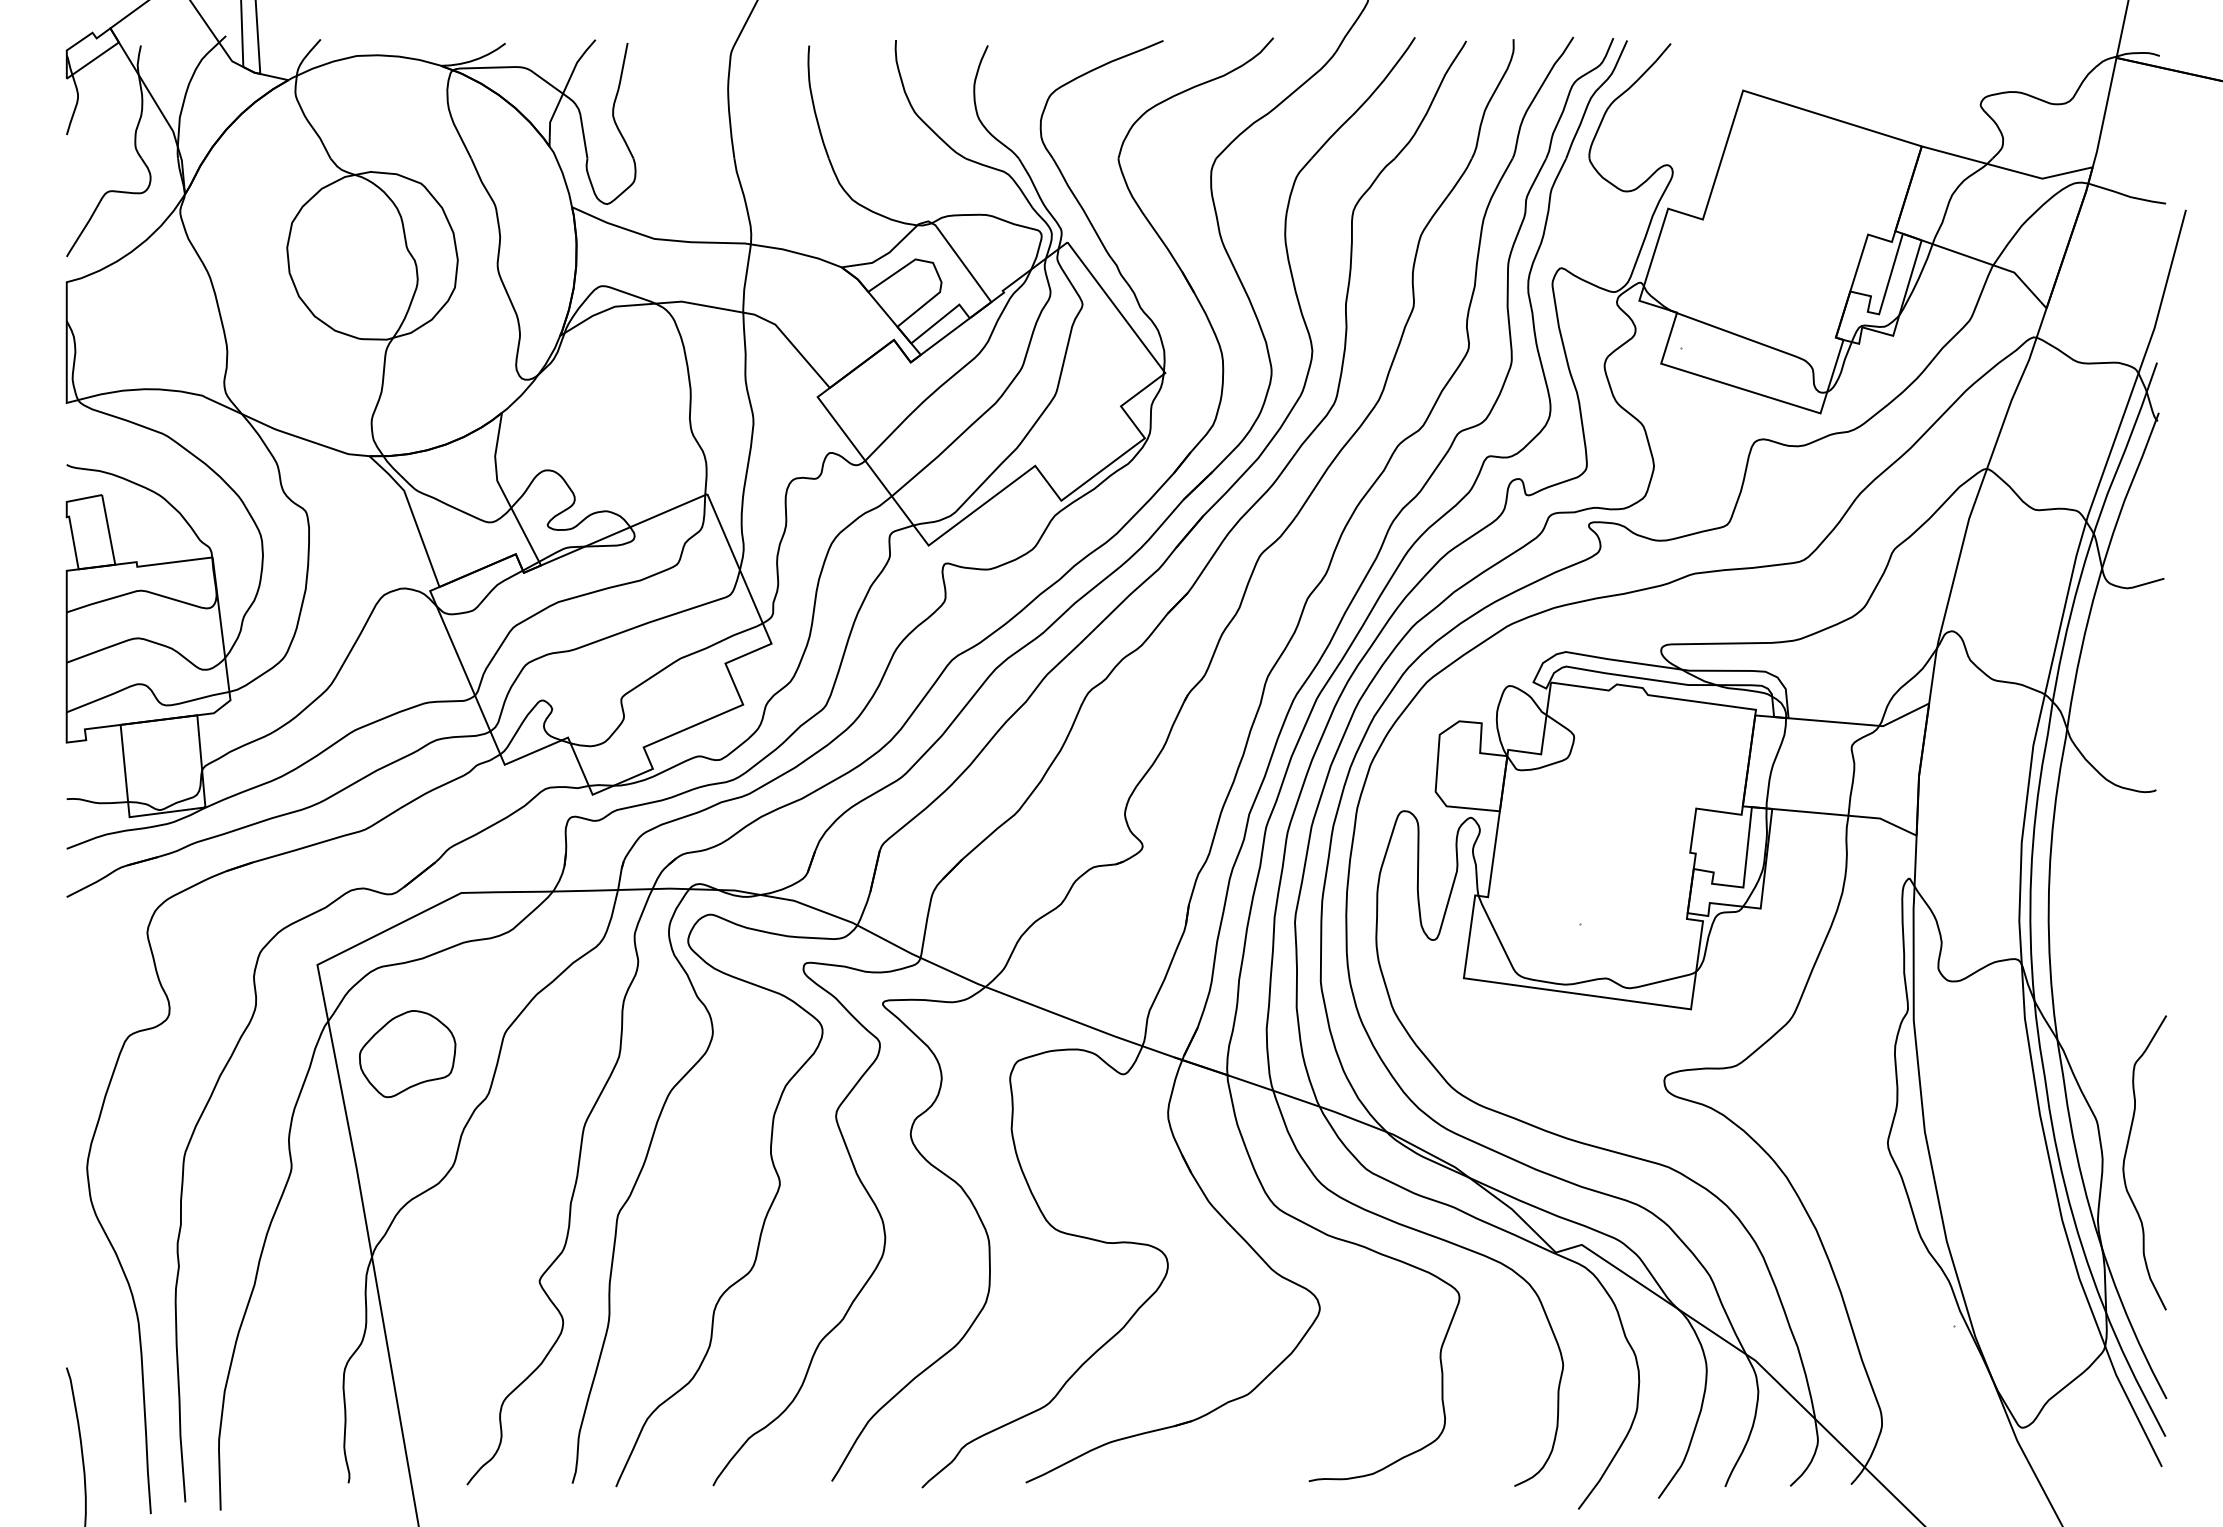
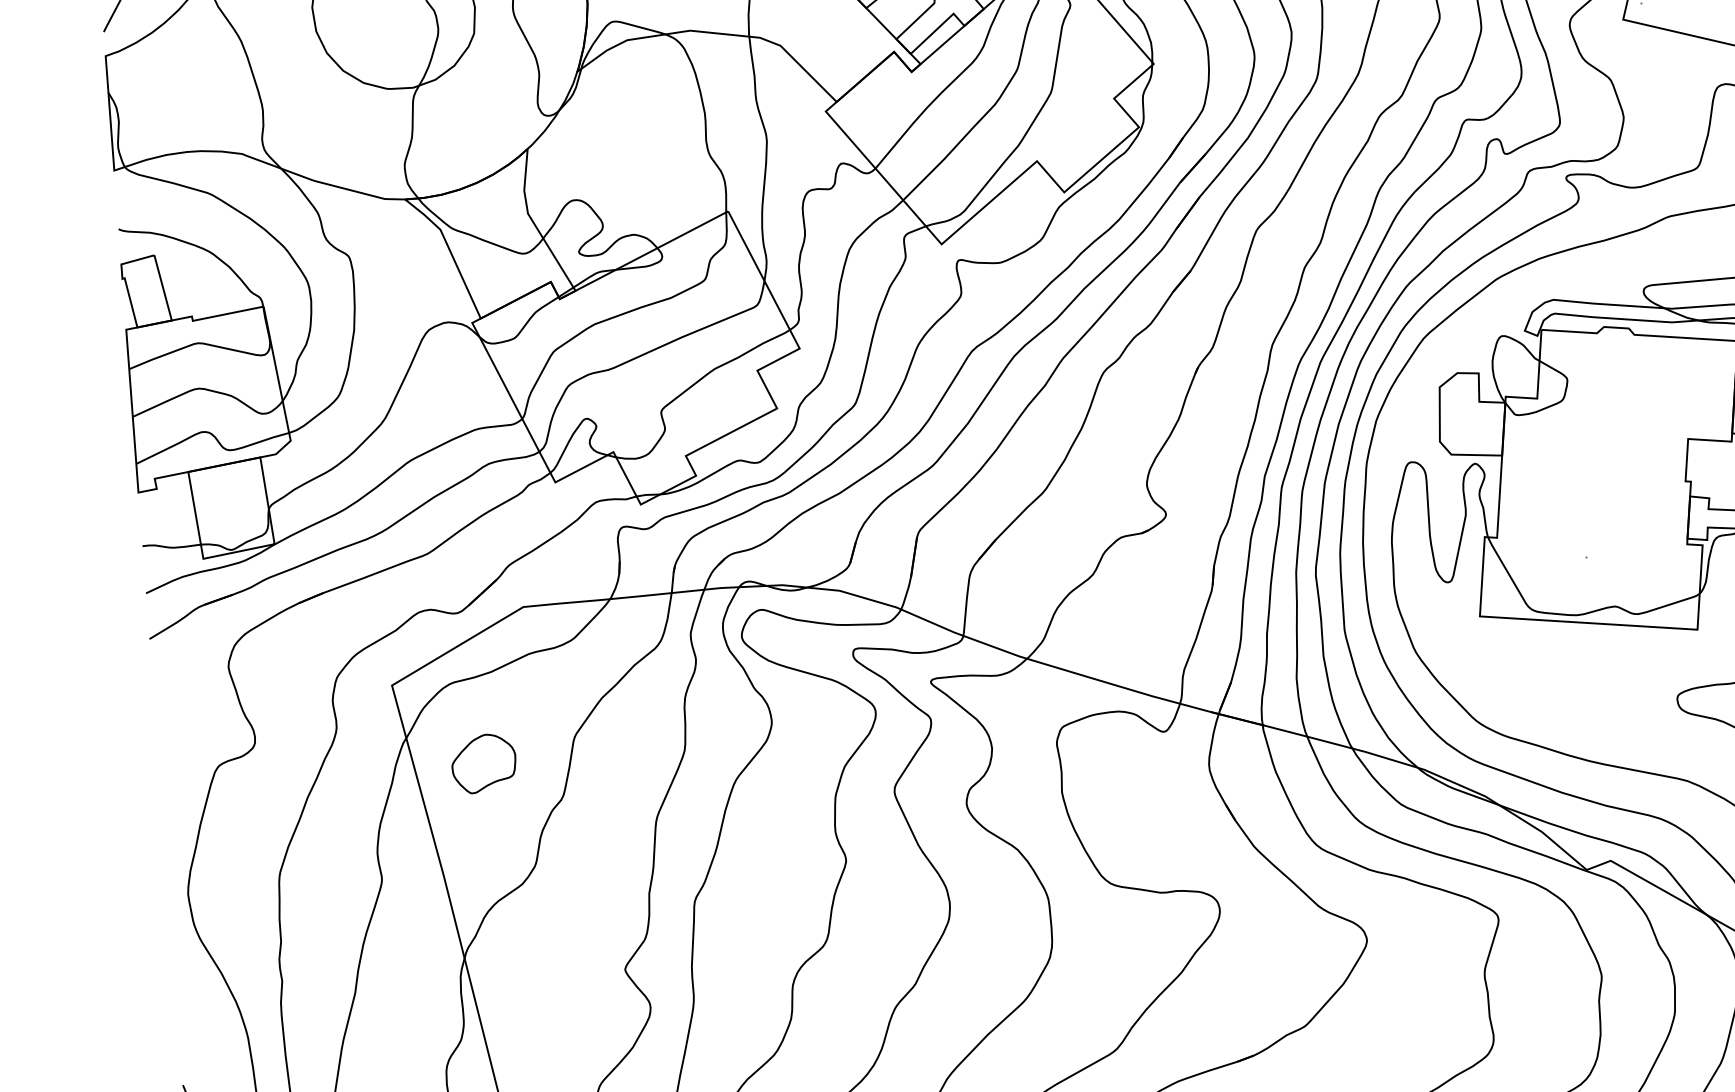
part: (407, 1054) -> (483, 764), size x0.7

